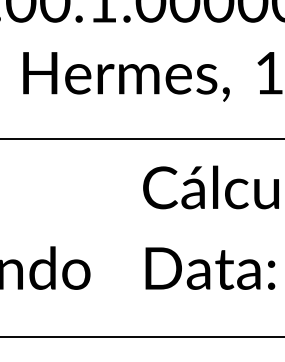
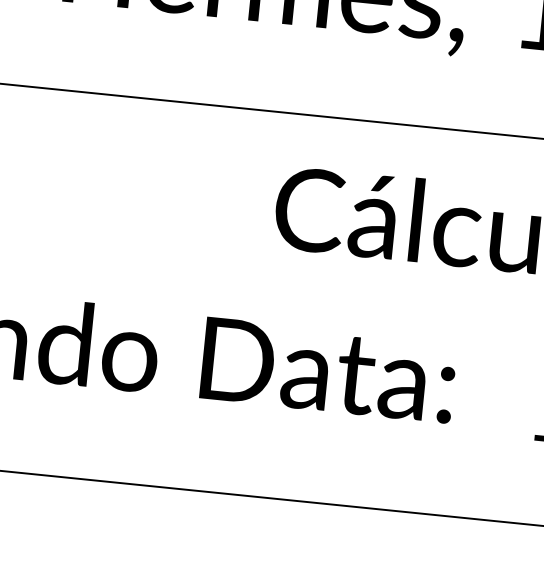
text: (210, 268) -> (328, 370), moved

